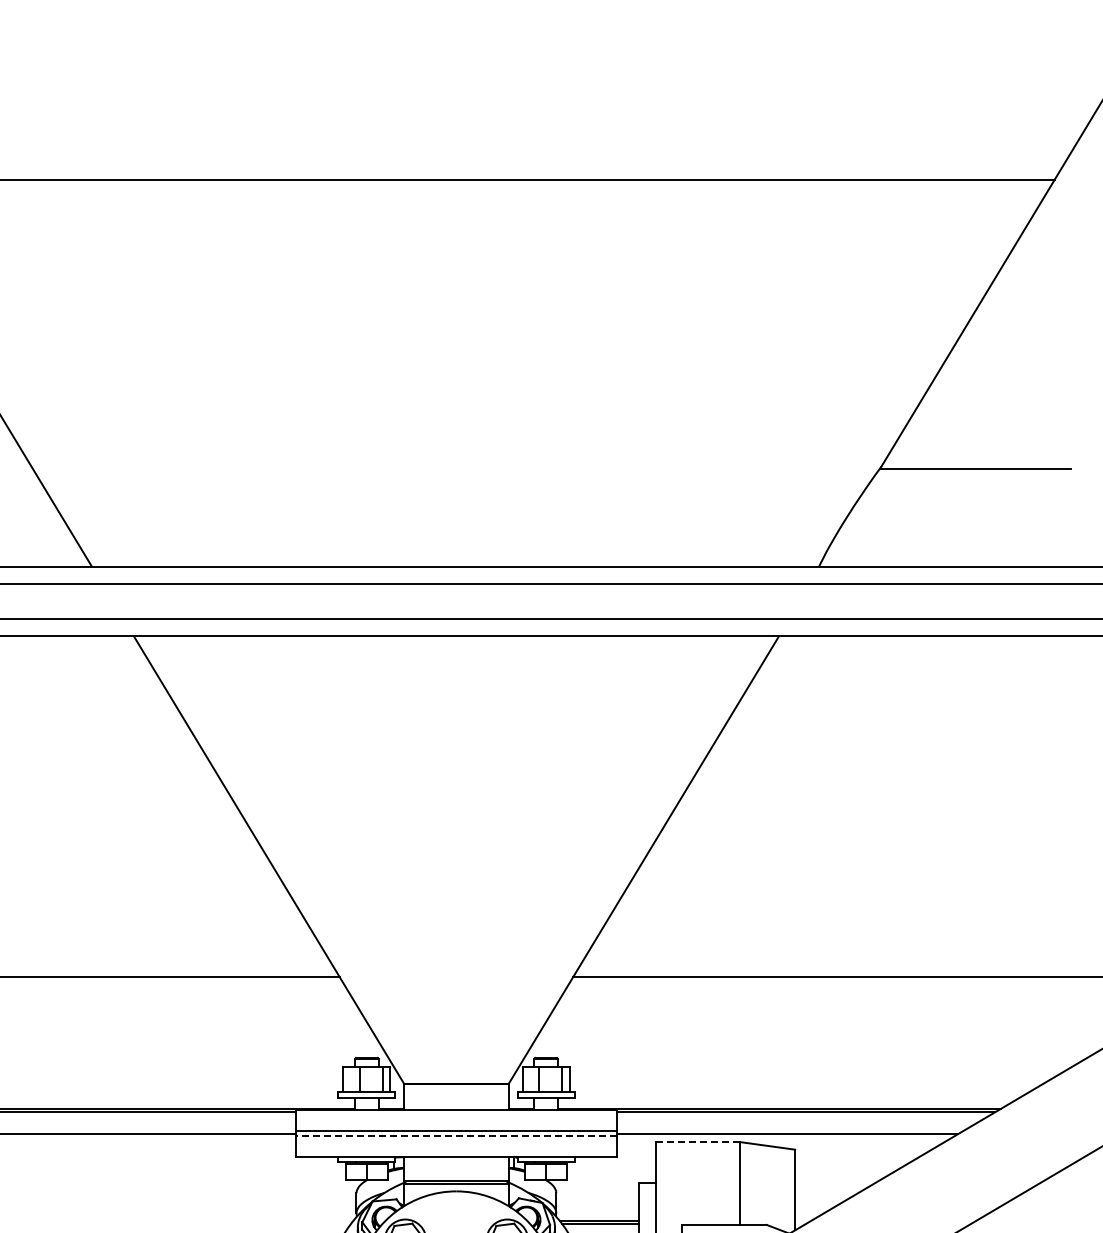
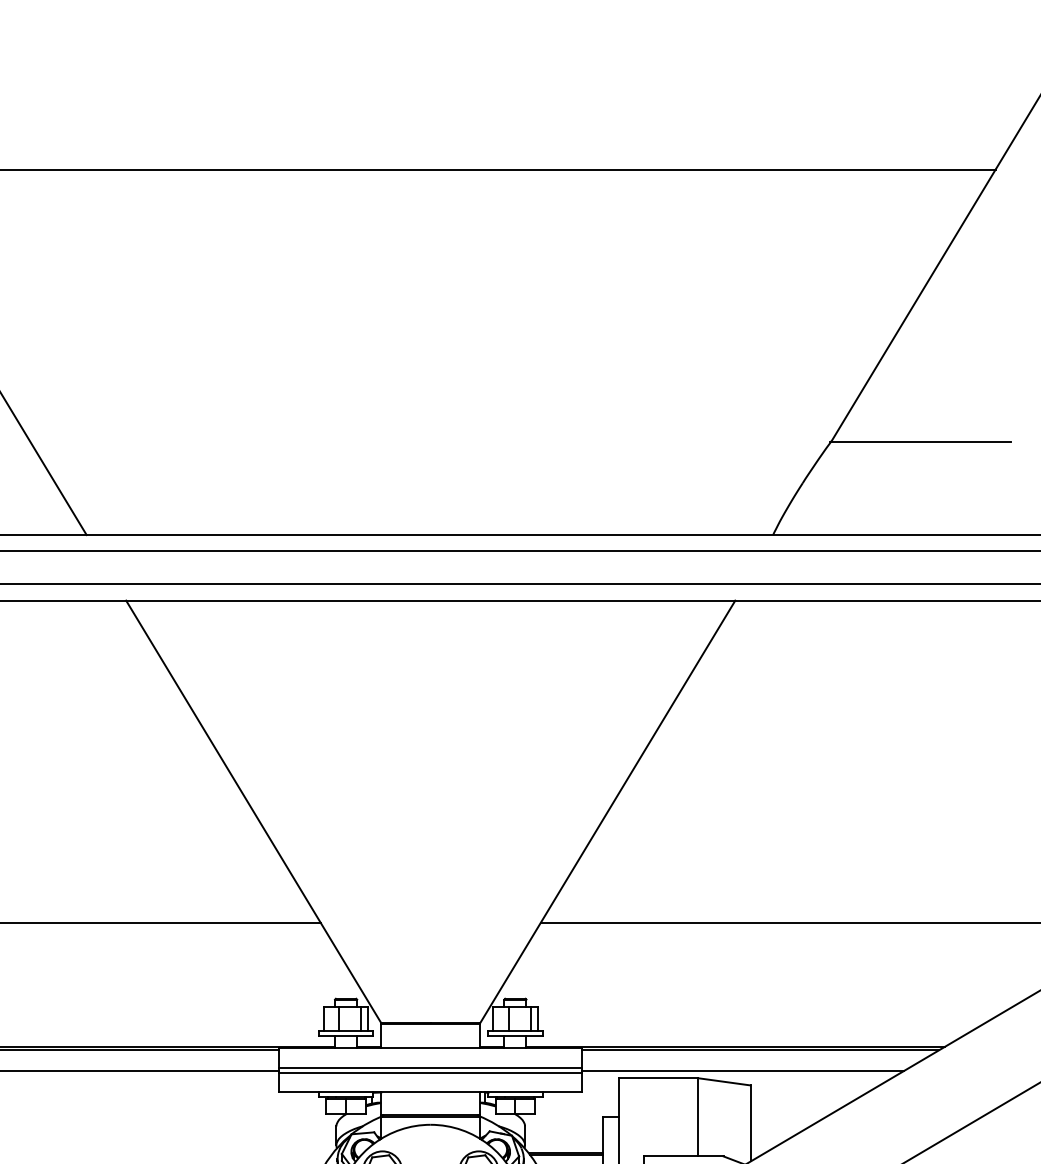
line: (456, 1136) -> (430, 1072), dashed -> solid
line: (697, 1142) -> (658, 1078), dashed -> solid

